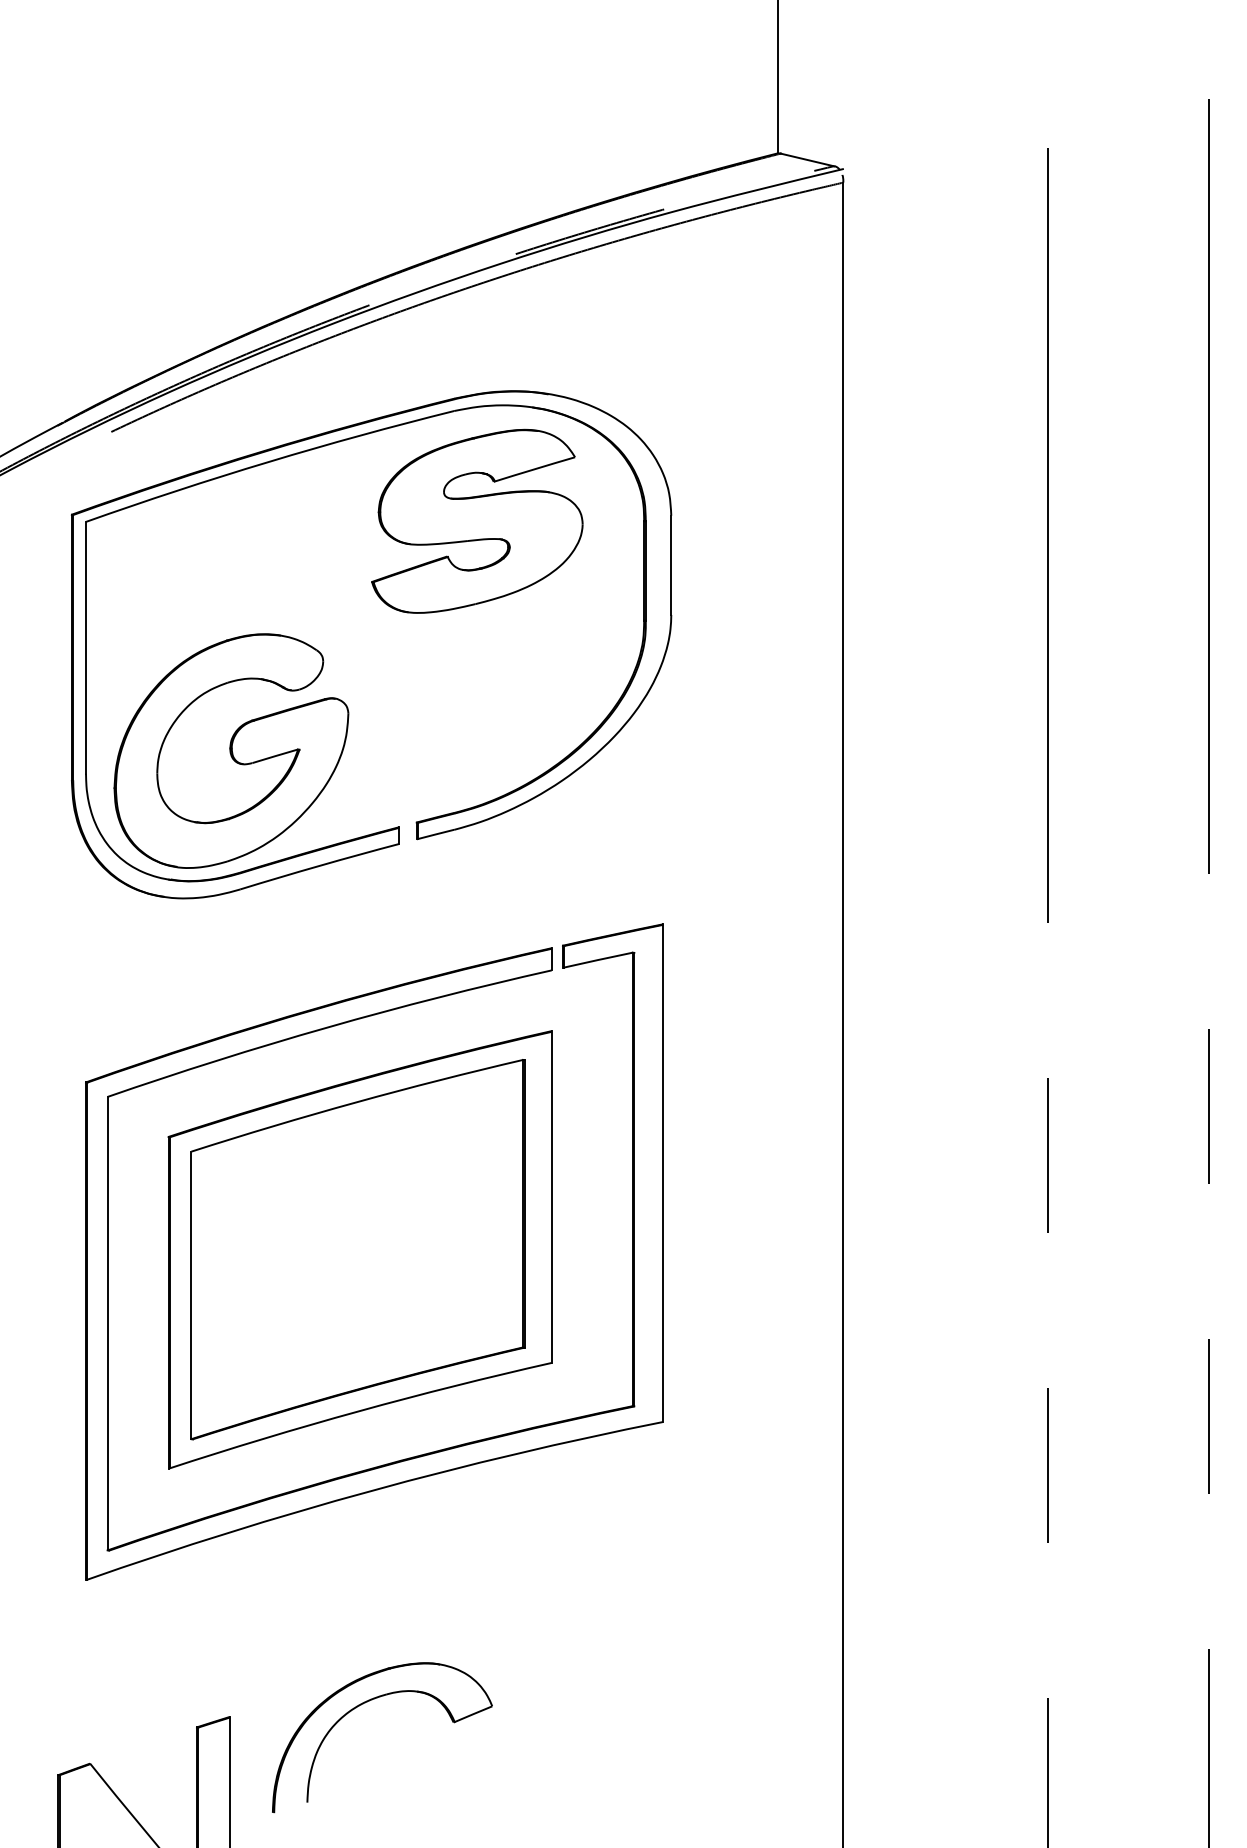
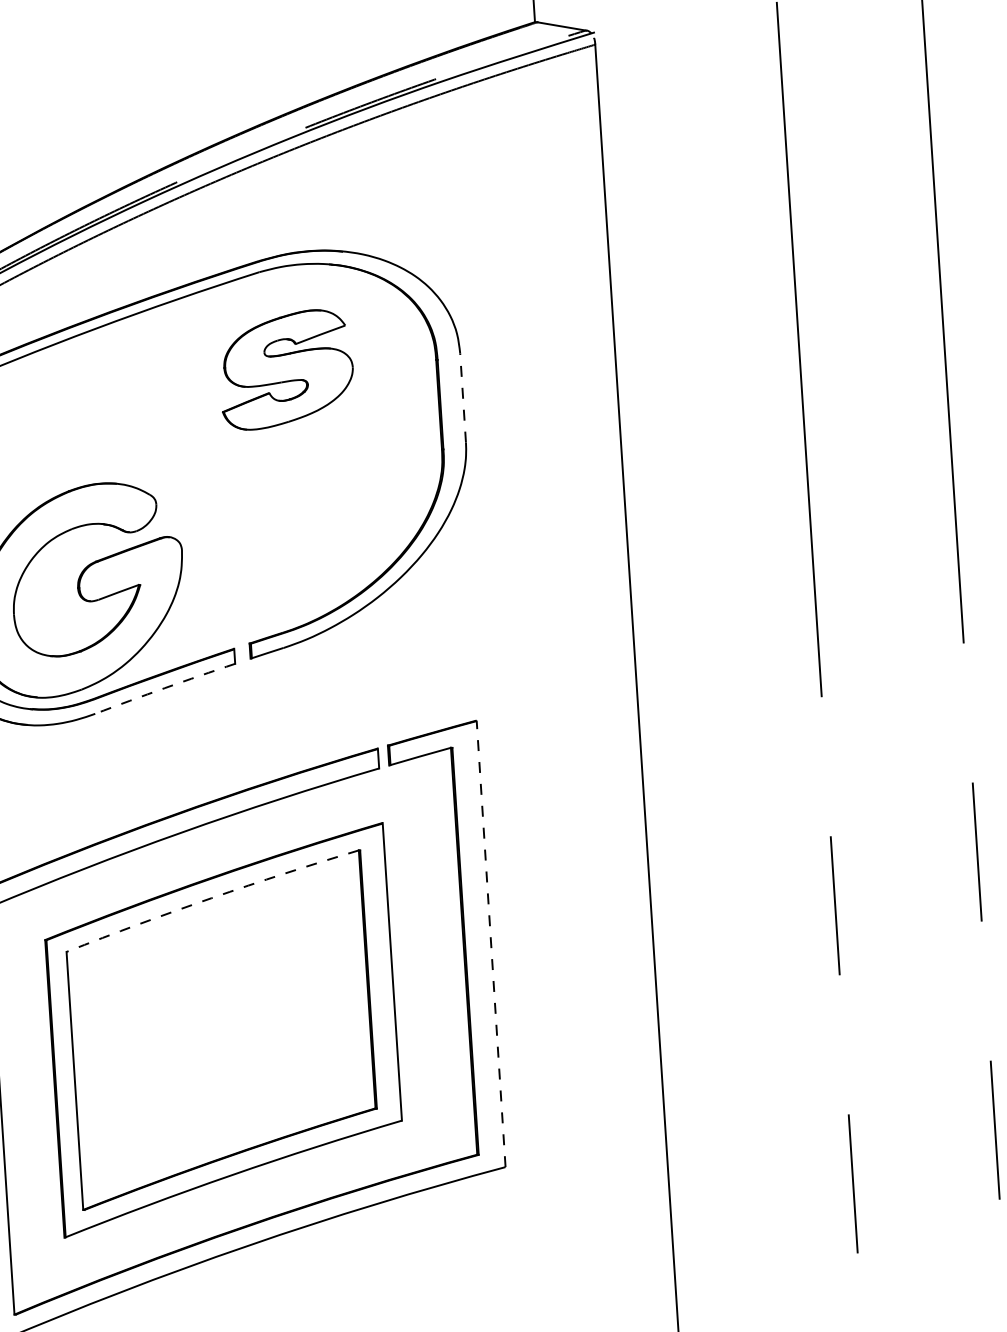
part: (477, 520) -> (286, 369), size x0.7
line: (671, 565) -> (463, 398), solid -> dashed
arc: (319, 865) -> (164, 687), solid -> dashed
arc: (356, 1102) -> (211, 898), solid -> dashed
line: (663, 1173) -> (491, 944), solid -> dashed

